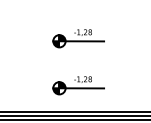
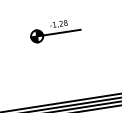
part: (78, 85) -> (62, 76), removed

